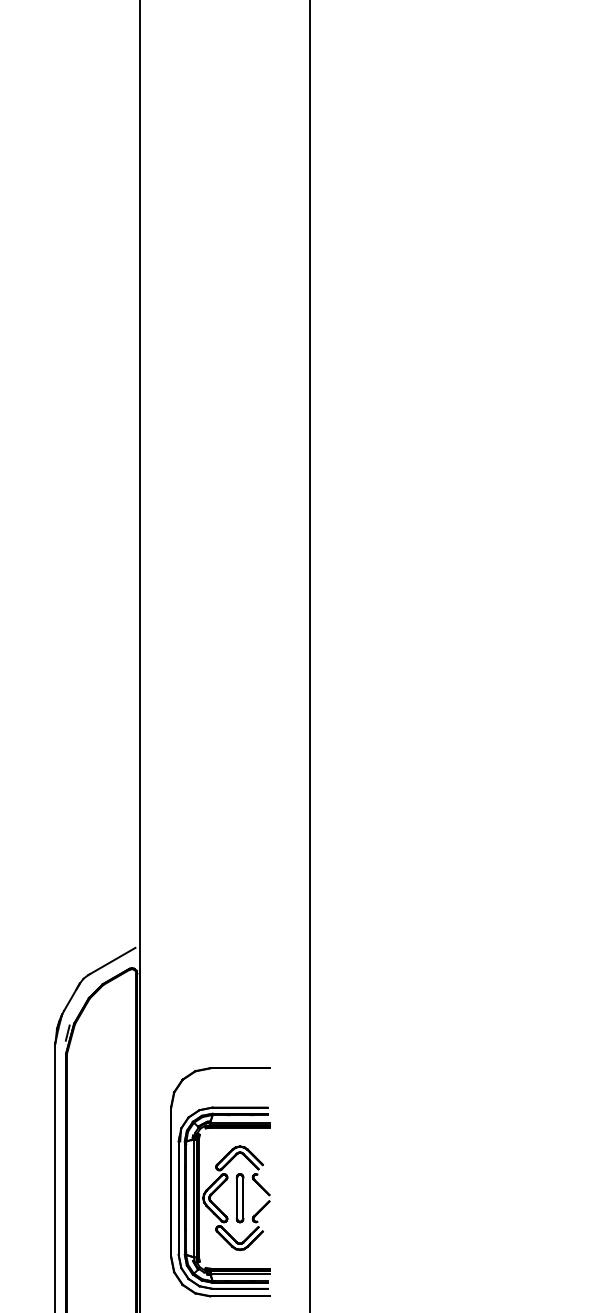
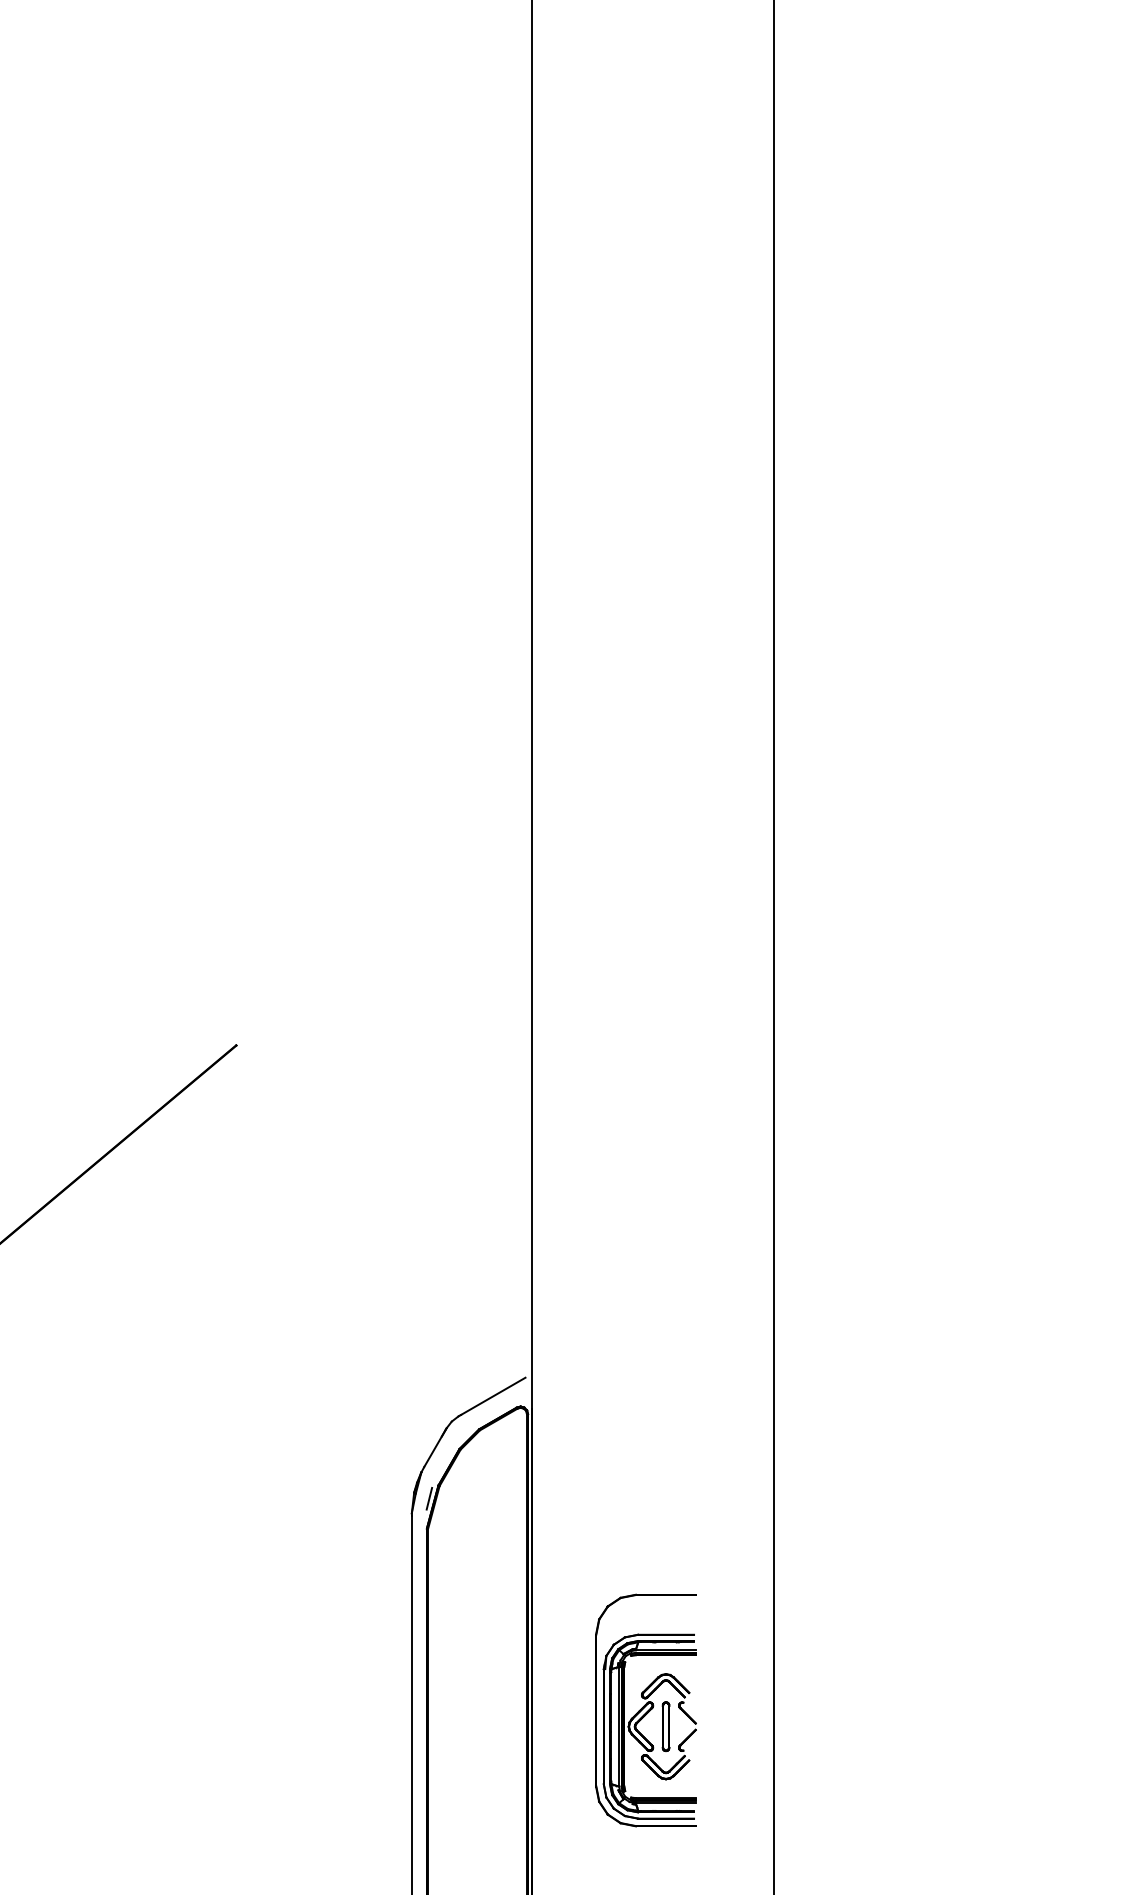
part: (219, 1182) -> (645, 1710), size x0.71

